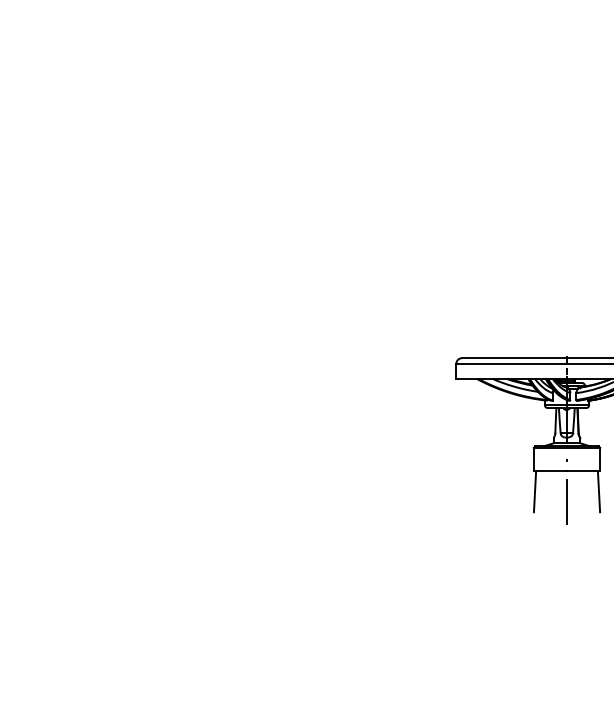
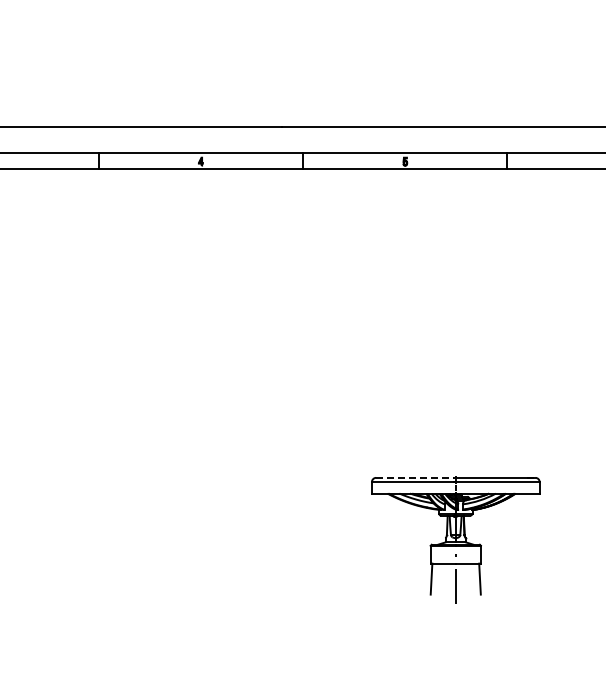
line: (513, 357) -> (415, 477), solid -> dashed

